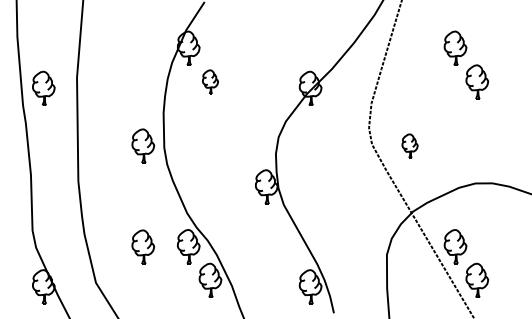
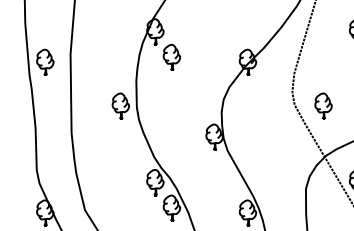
part: (210, 81) -> (171, 57), size x1.43
part: (409, 145) -> (323, 105), size x1.43
part: (143, 246) -> (121, 182), removed

